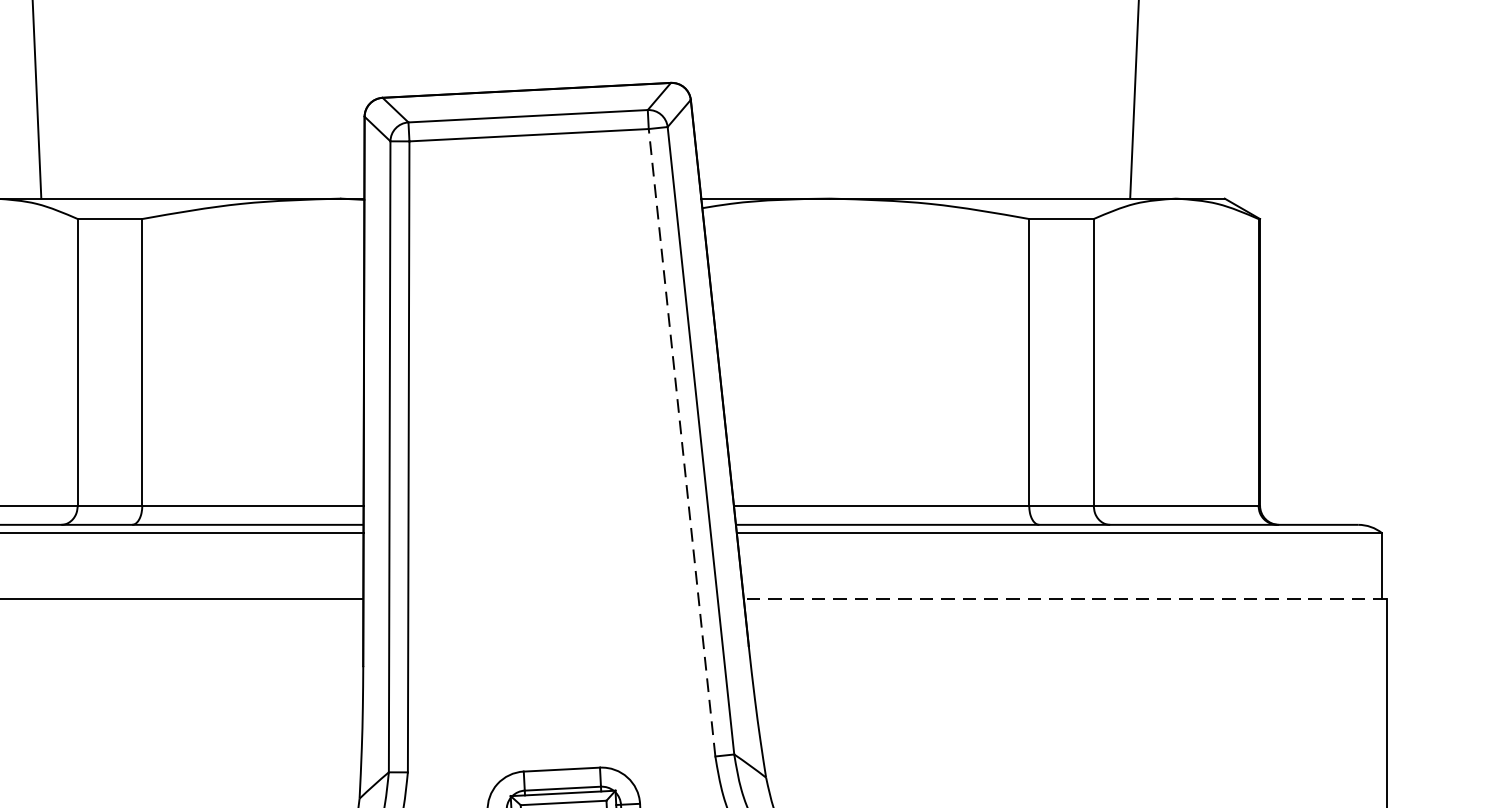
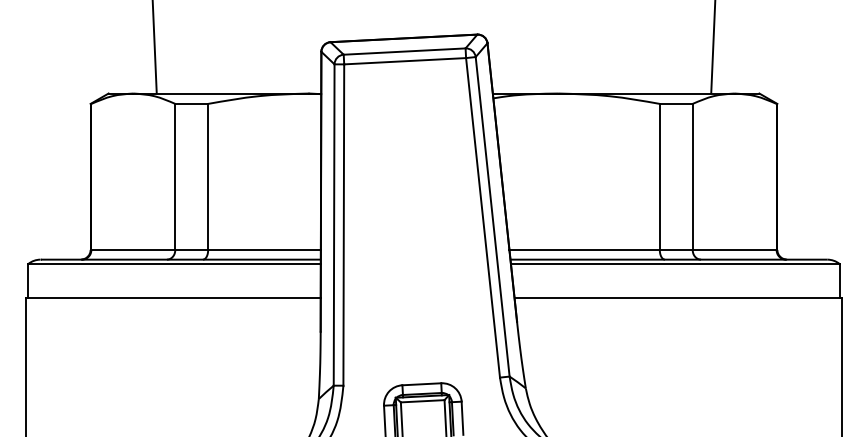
line: (682, 442) -> (483, 217), dashed -> solid
line: (1065, 599) -> (678, 297), dashed -> solid

